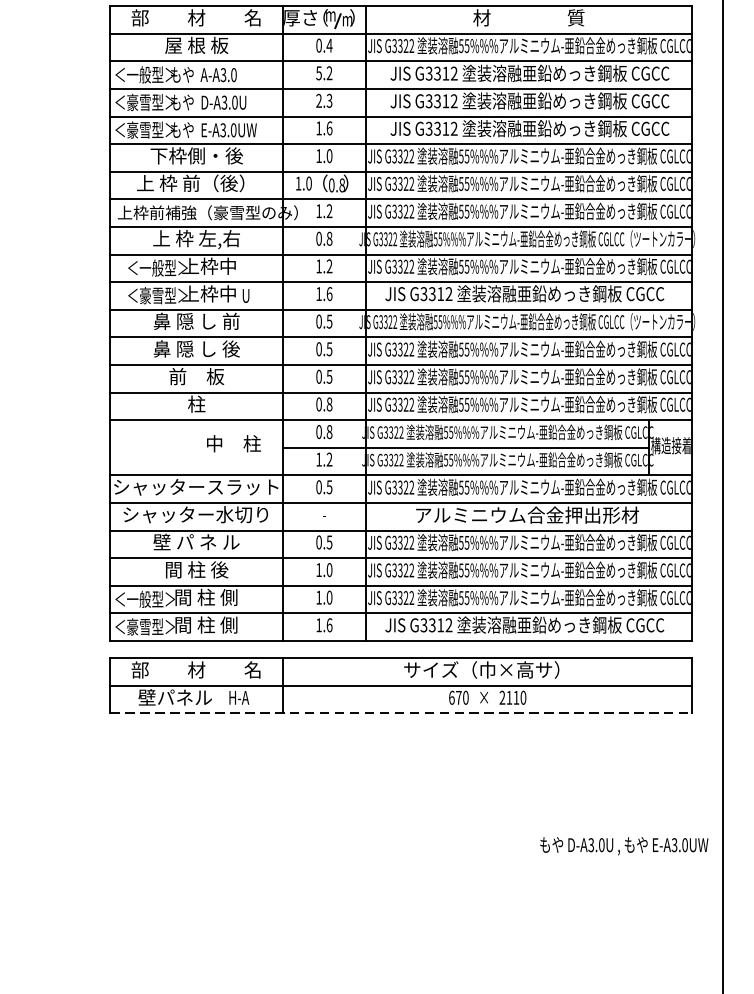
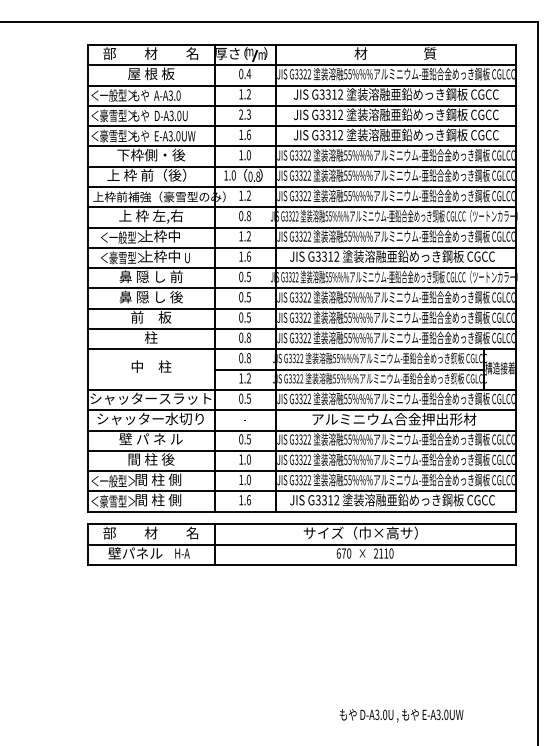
text: (319, 73) -> (241, 94), 5.2 -> 1.2
text: (233, 443) -> (151, 366), moved
line: (401, 714) -> (301, 565), dashed -> solid
text: (624, 845) -> (401, 715), moved

